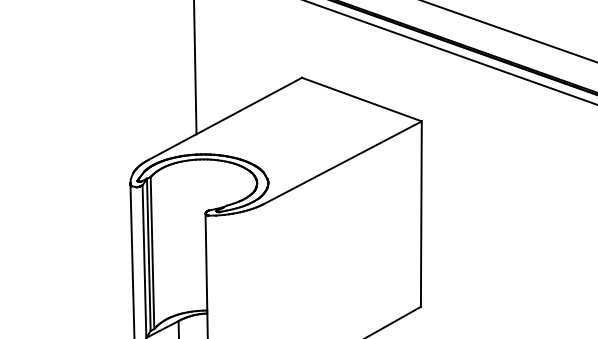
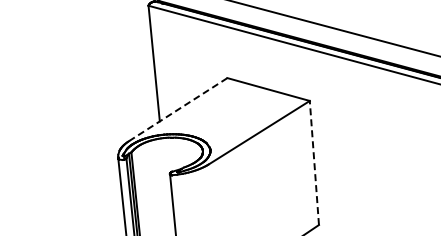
line: (224, 118) -> (177, 109), solid -> dashed
line: (421, 213) -> (314, 162), solid -> dashed

